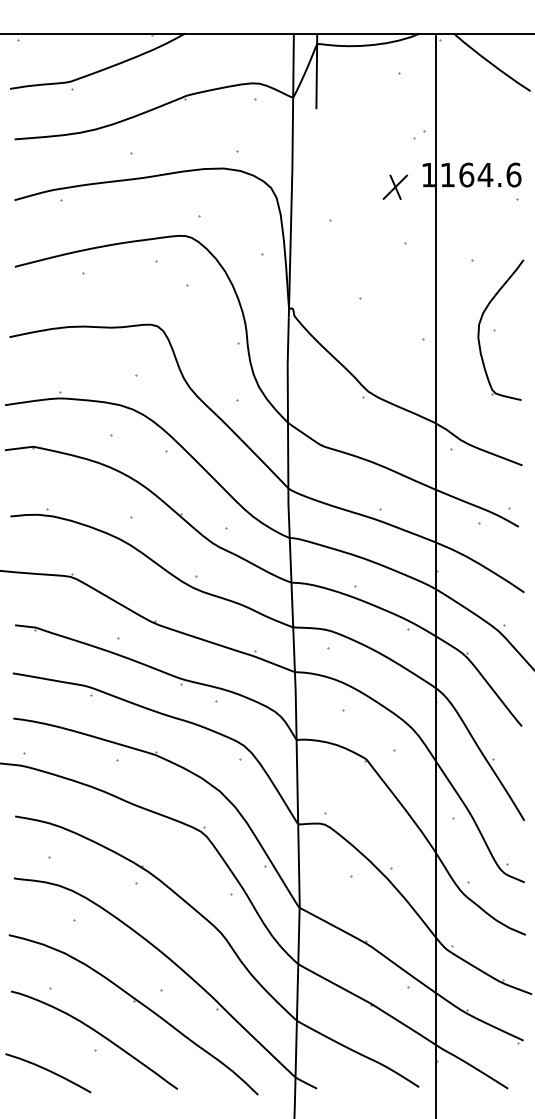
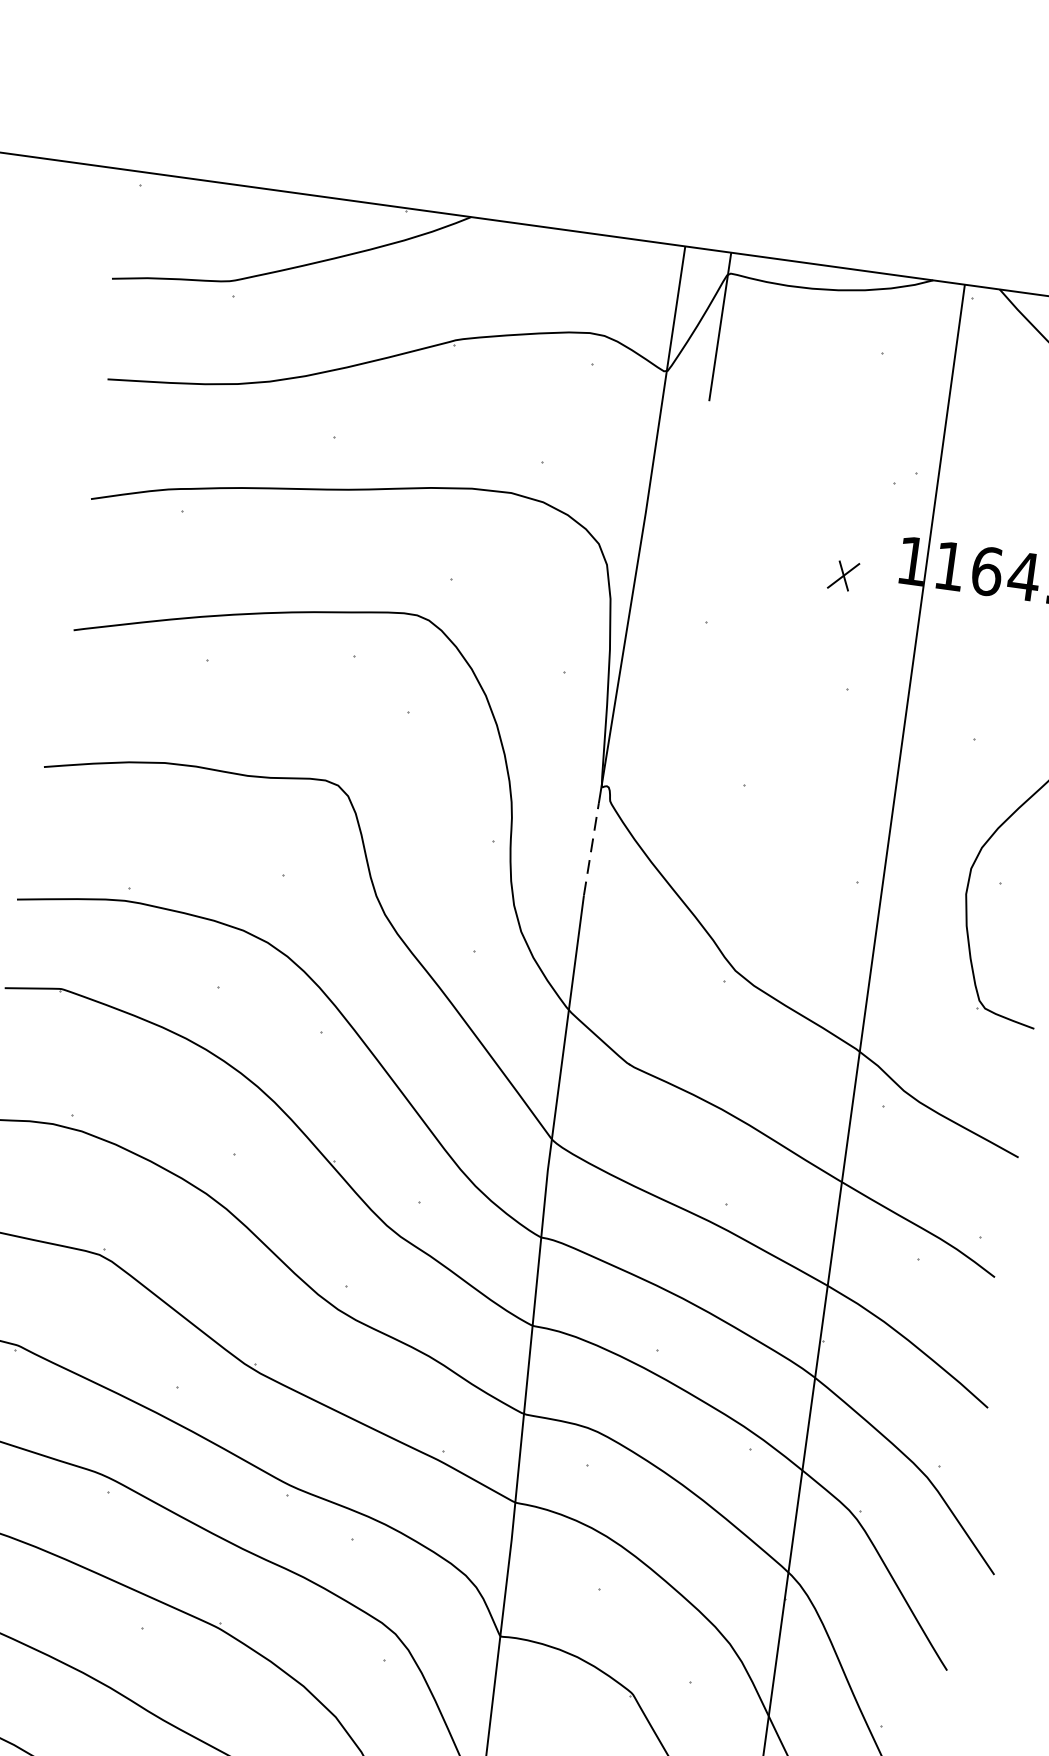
part: (395, 186) -> (843, 574), size x0.6
line: (288, 340) -> (591, 848), solid -> dashed

